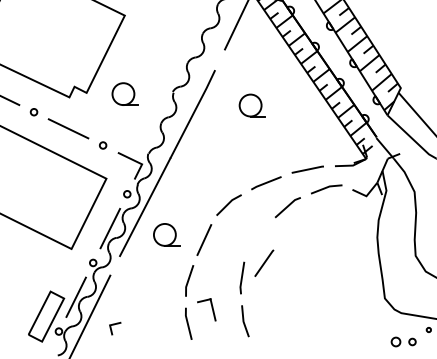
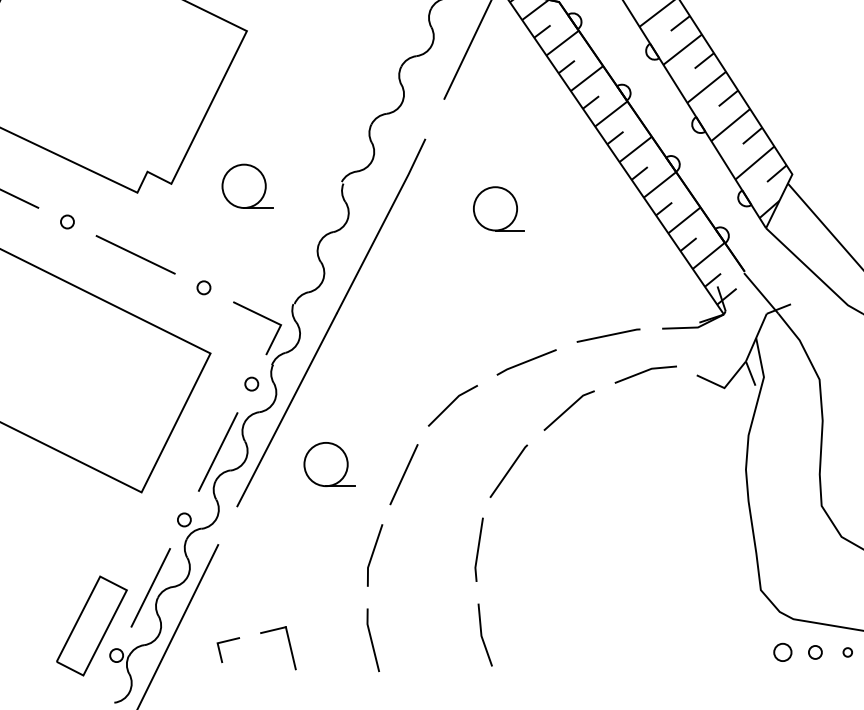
line: (264, 262) -> (509, 469), moved
part: (206, 309) -> (277, 647), moved
part: (403, 341) -> (797, 651), moved

